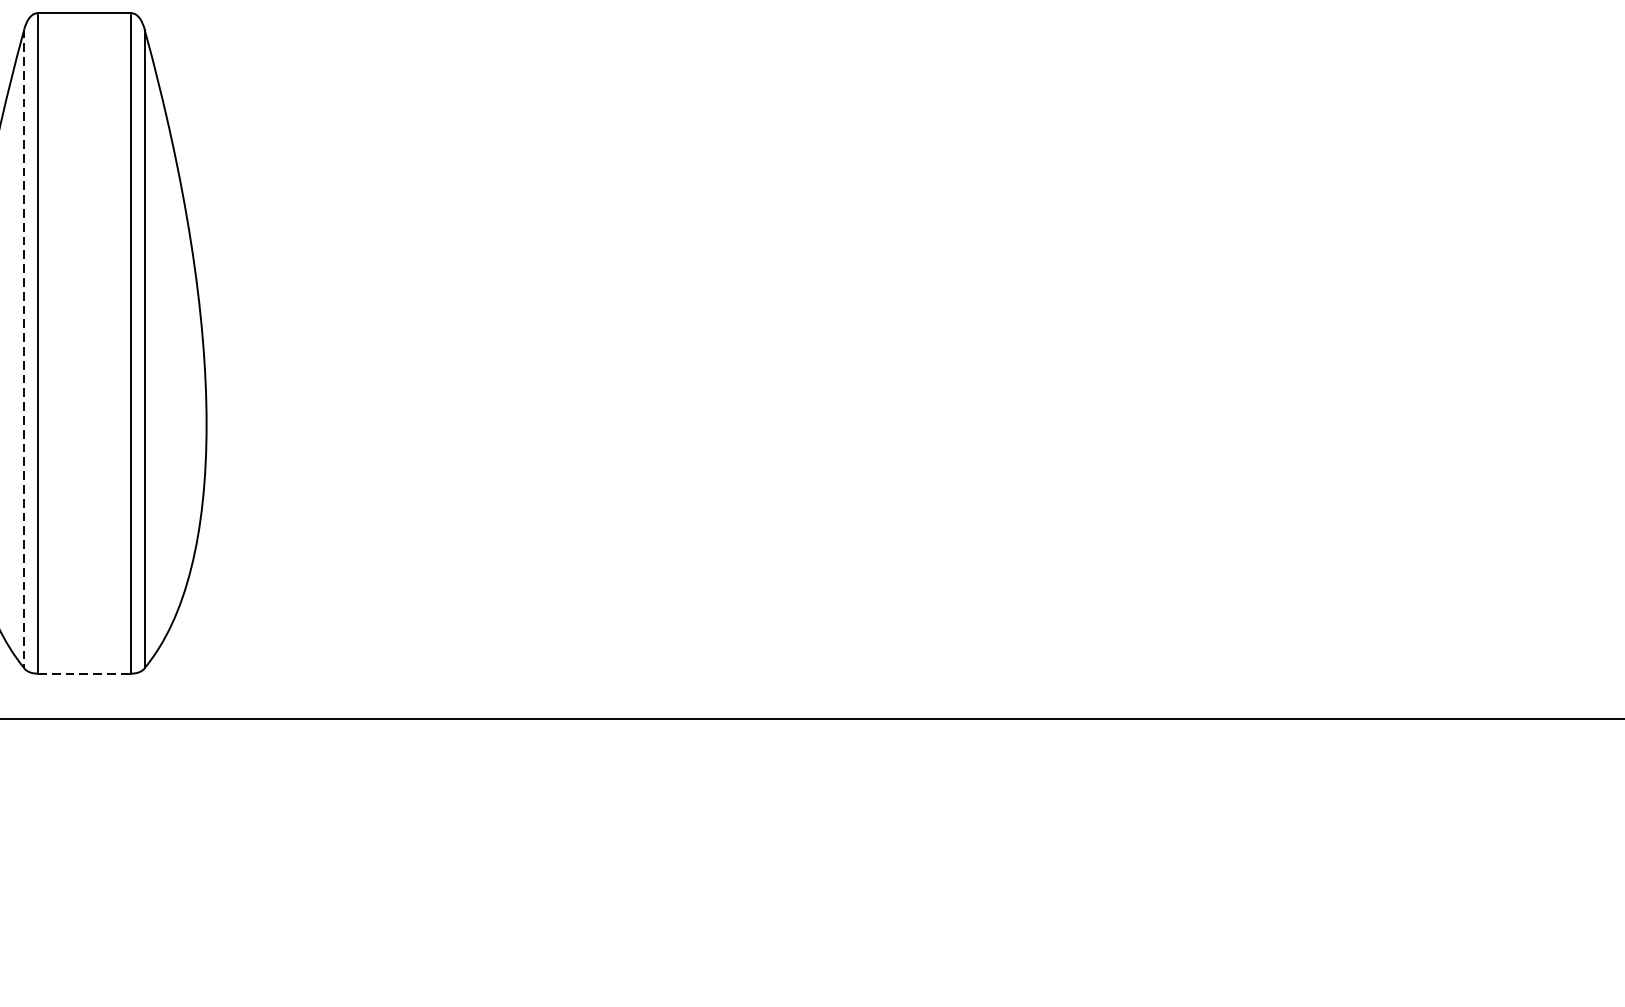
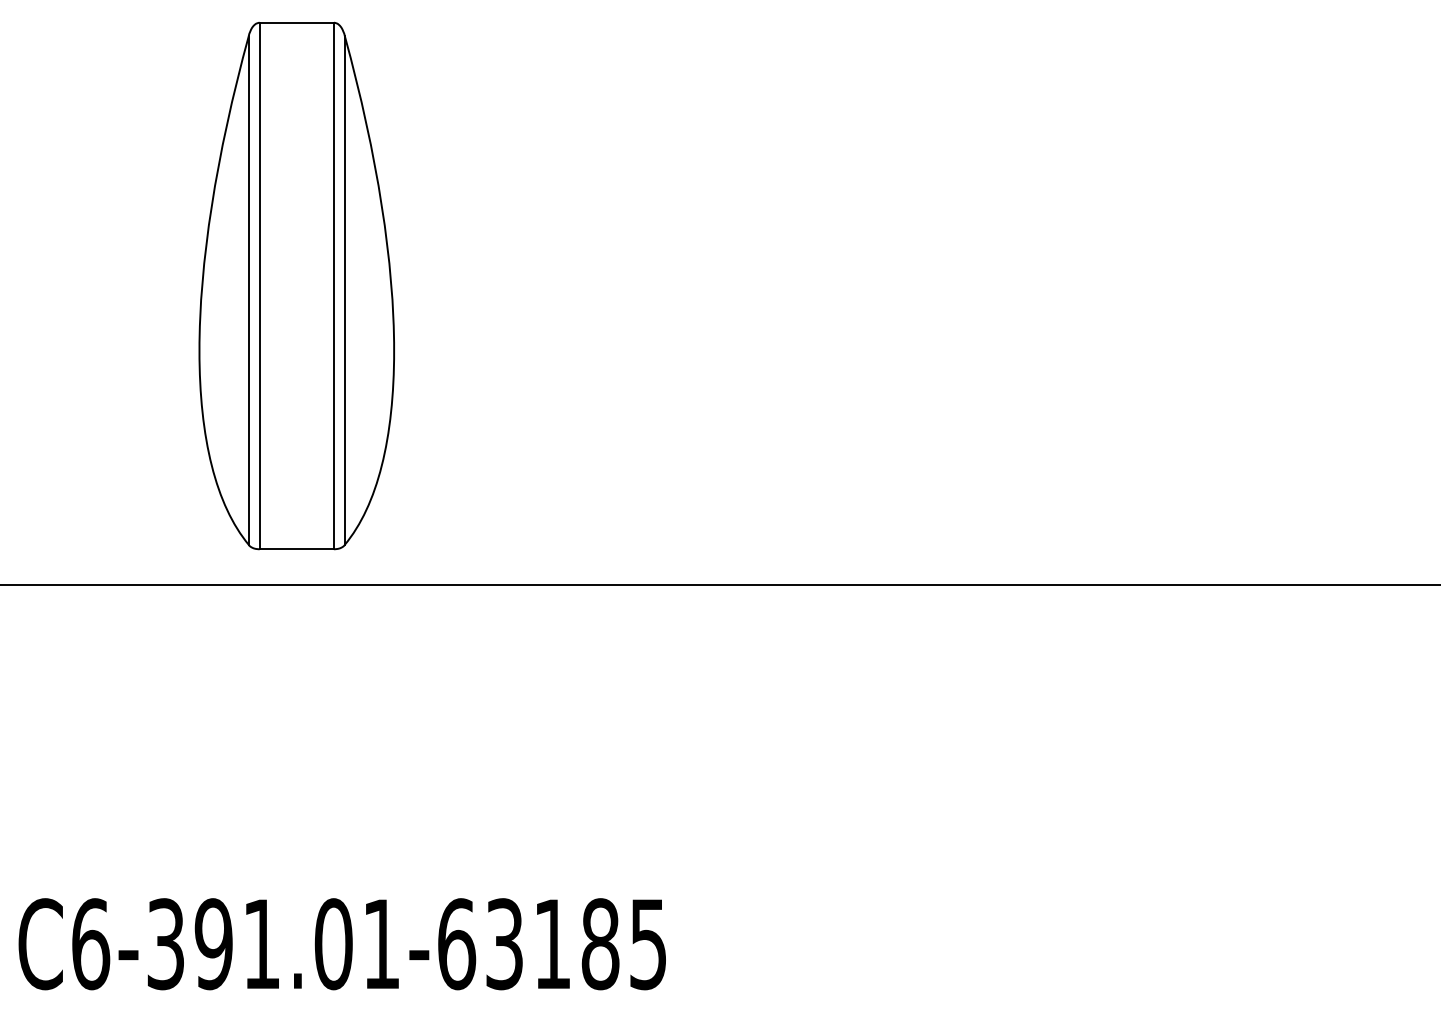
line: (23, 349) -> (248, 290), dashed -> solid
line: (85, 673) -> (297, 549), dashed -> solid

